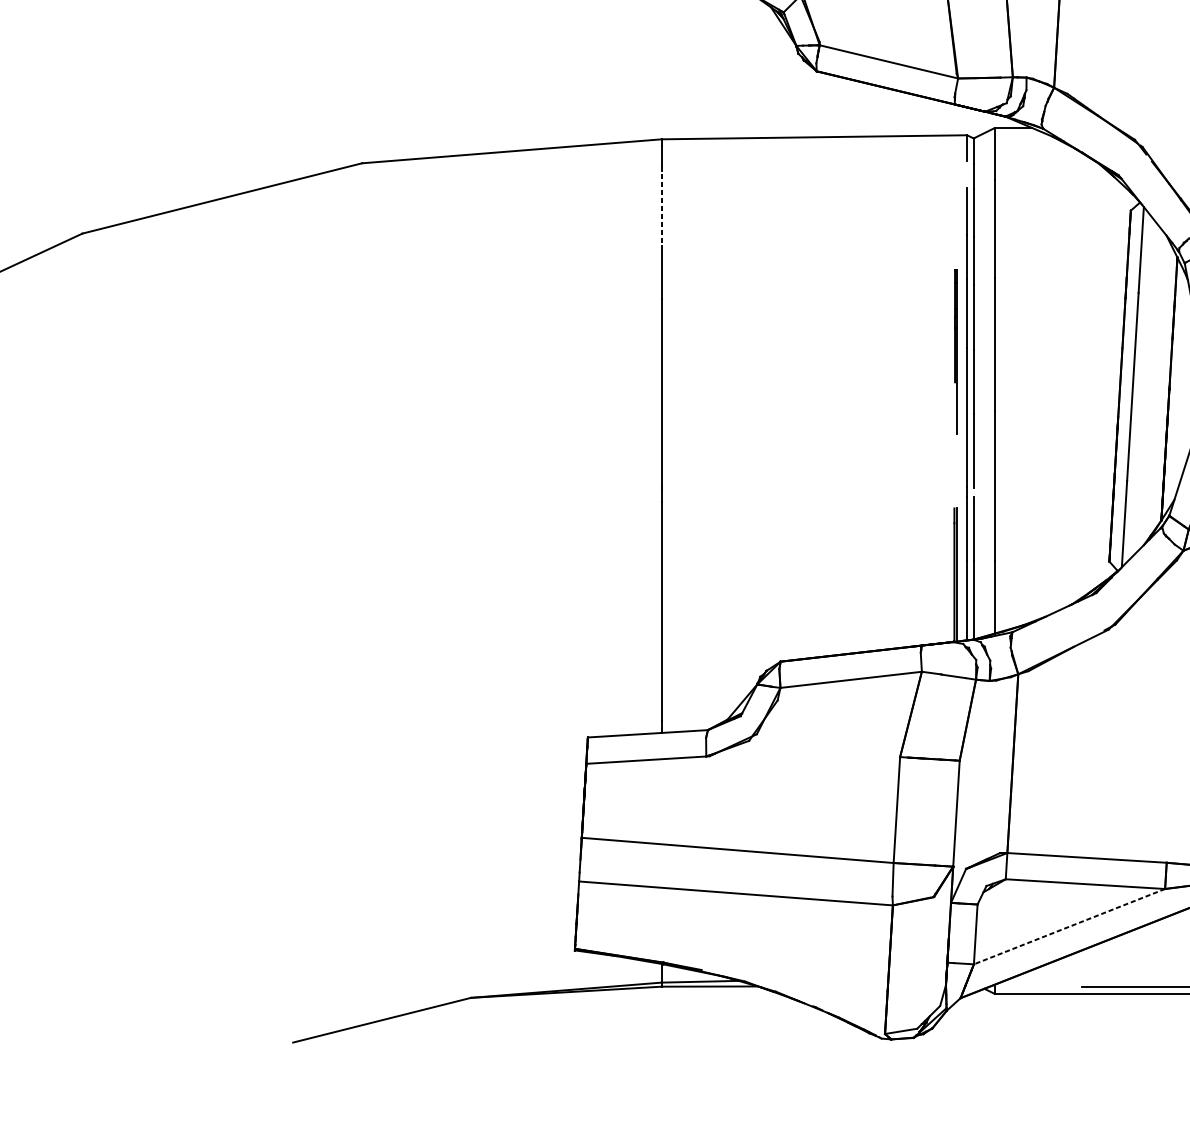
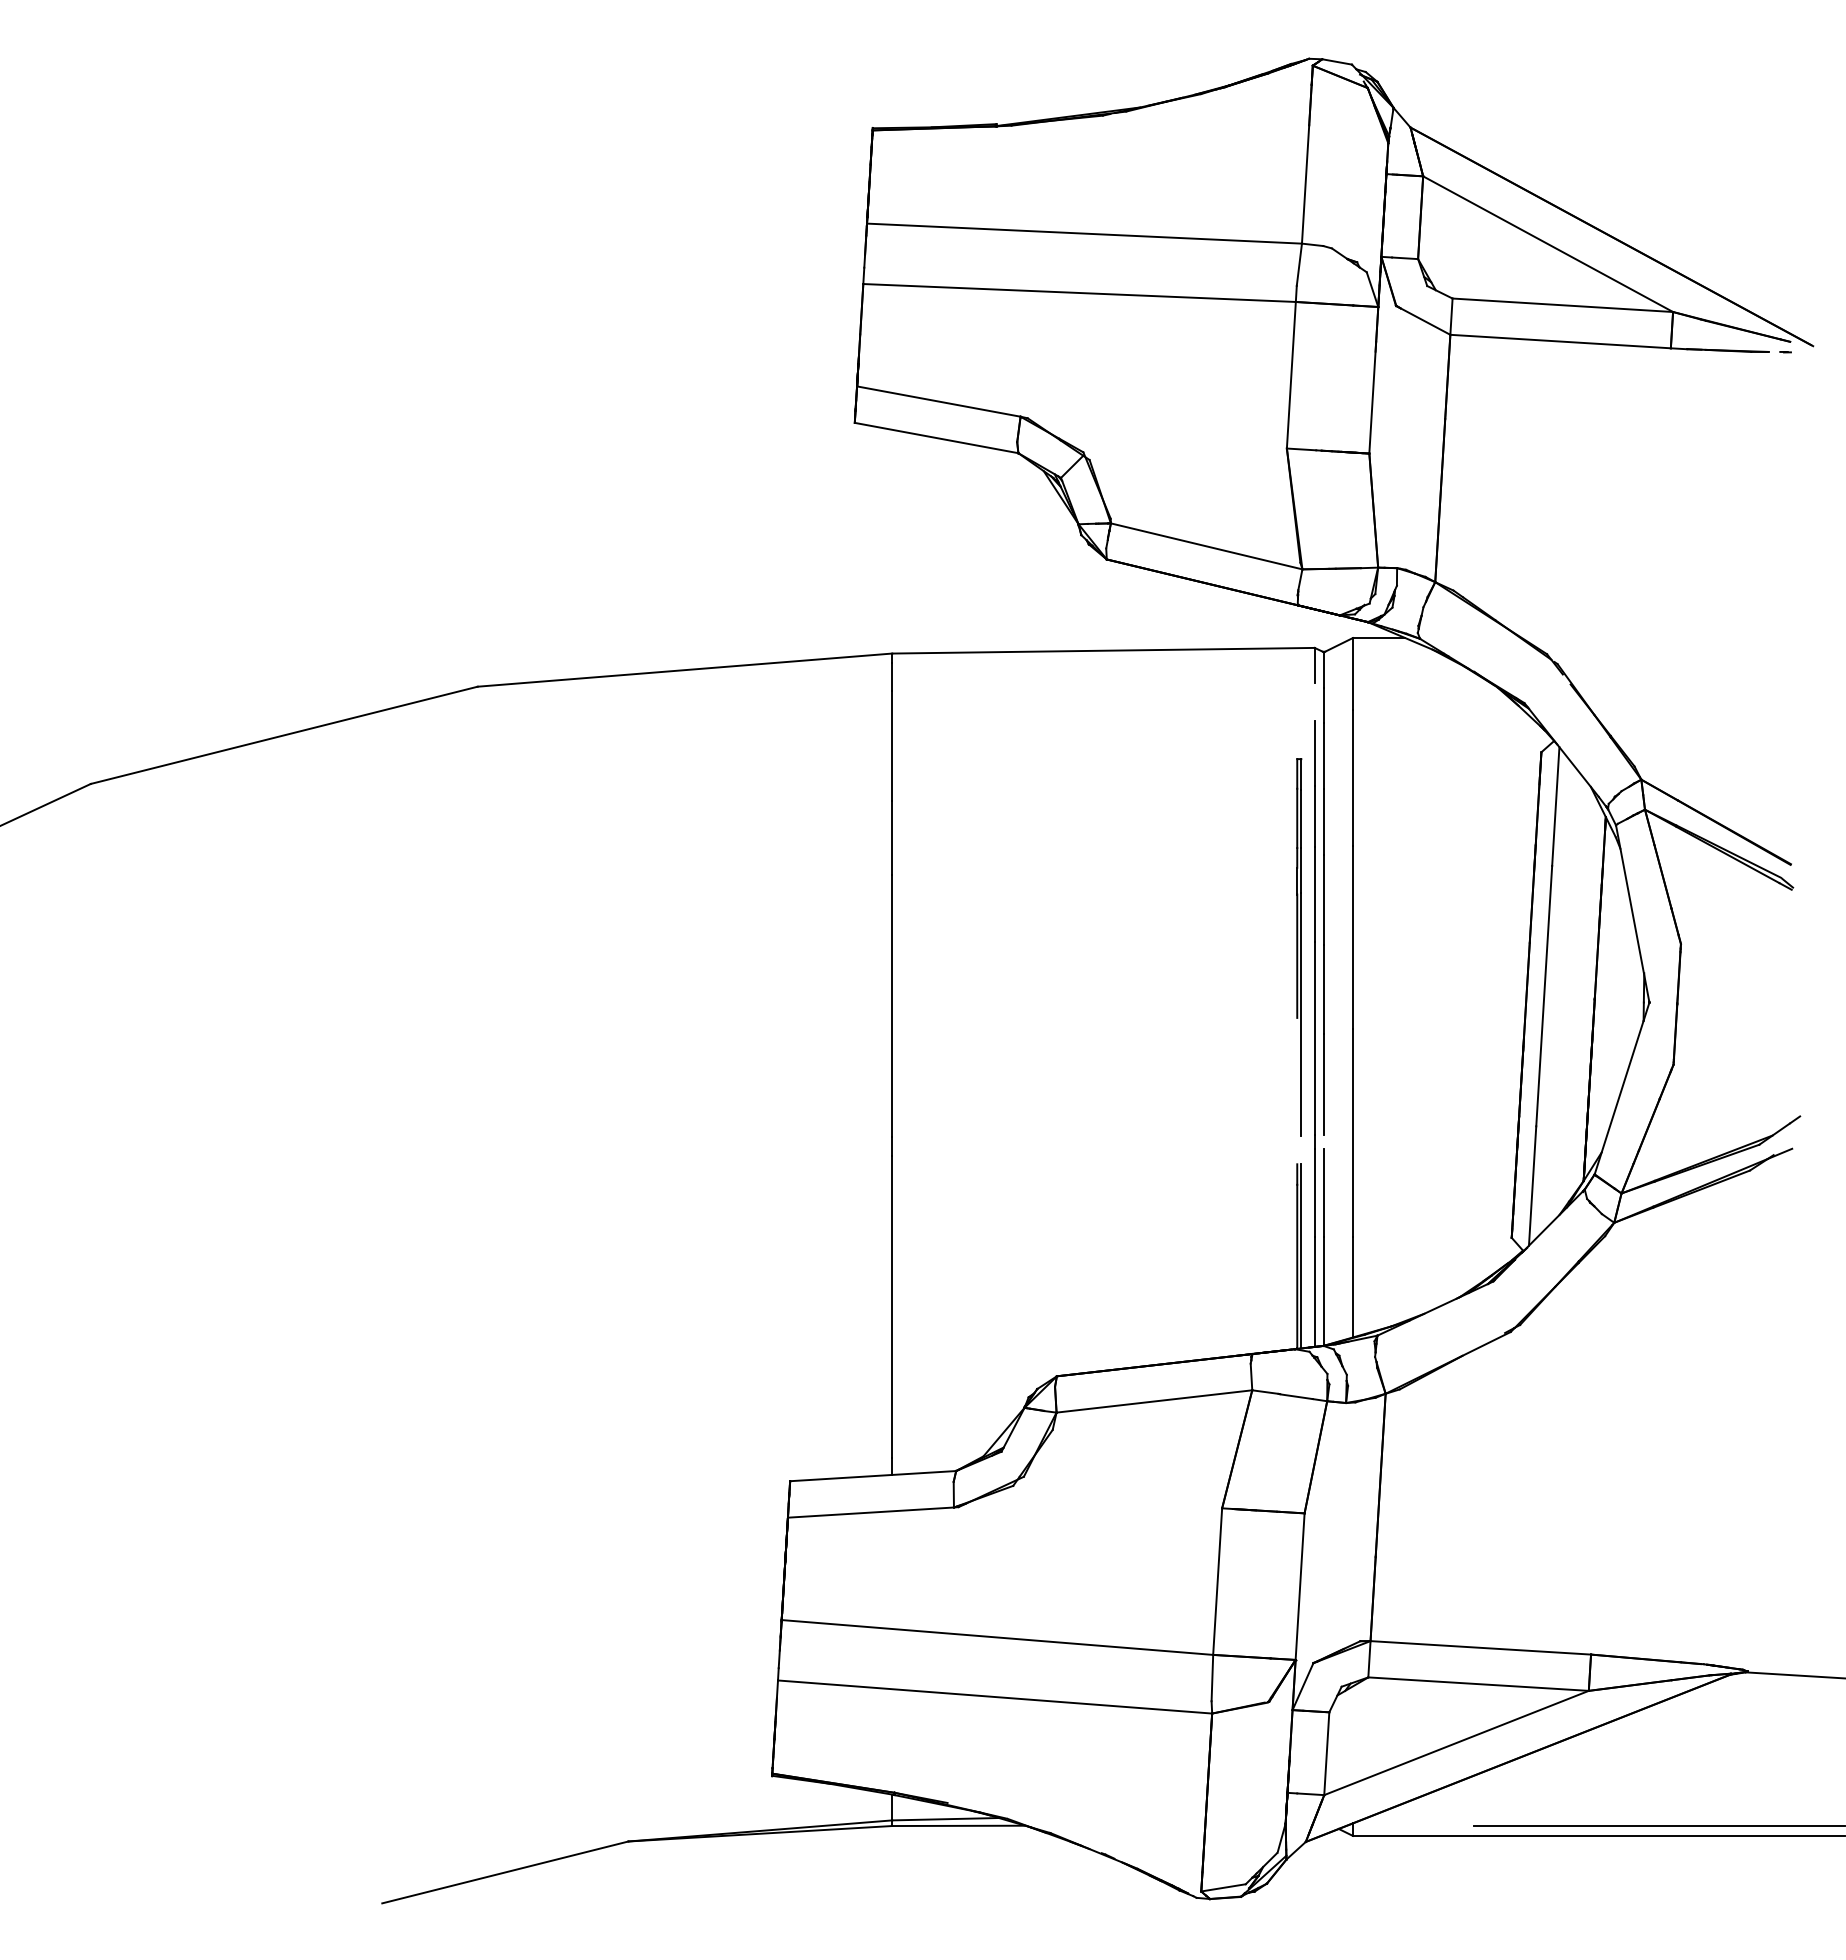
line: (661, 206) -> (892, 746), dashed -> solid
part: (956, 351) -> (1299, 947), size x1.67
line: (1069, 927) -> (1456, 1743), dashed -> solid

